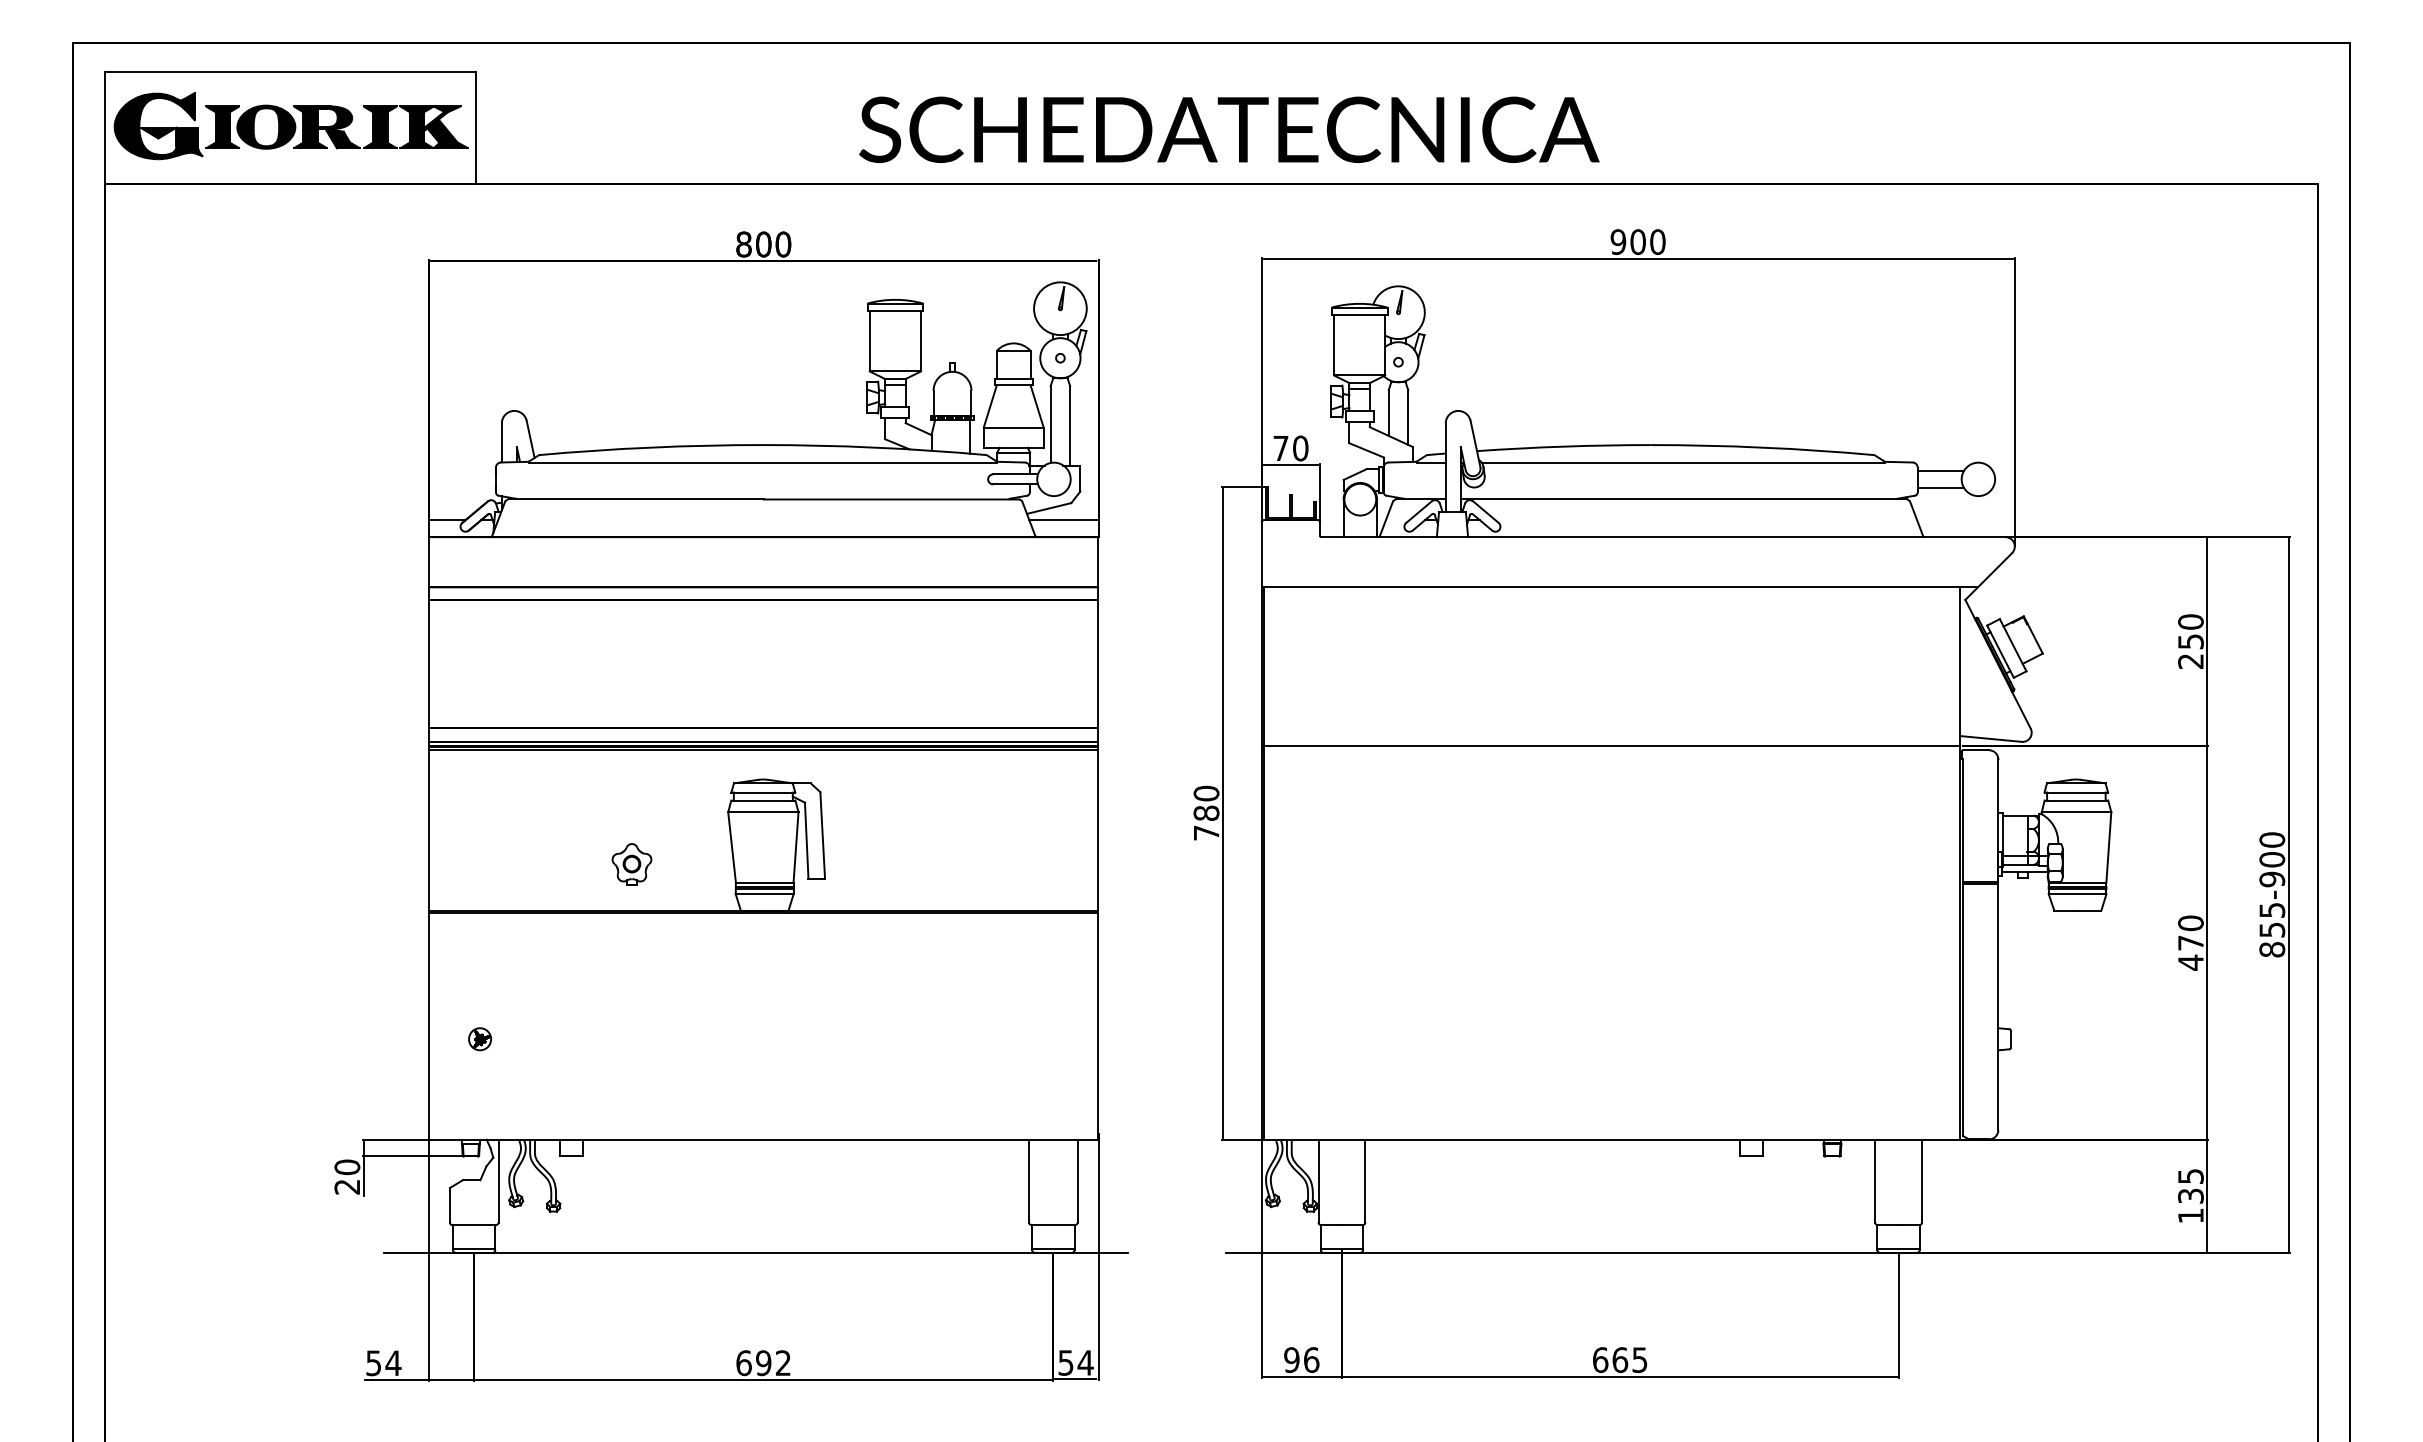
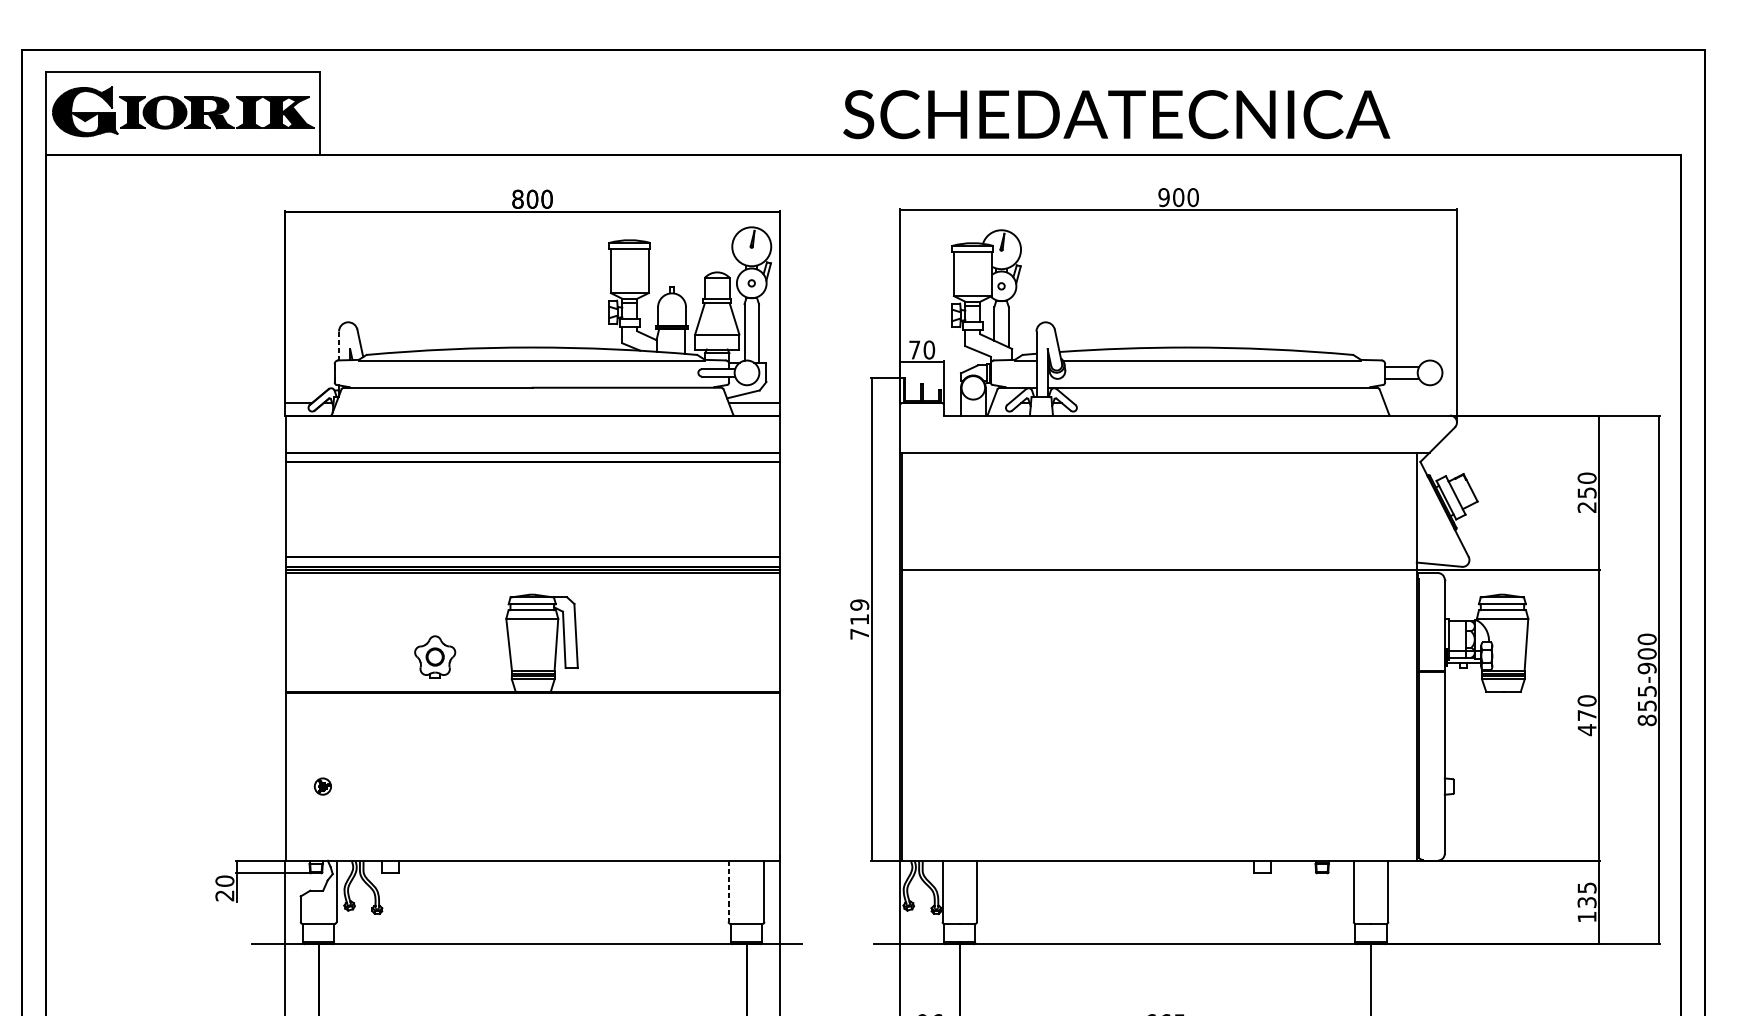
text: (1229, 129) -> (1116, 114), moved
line: (501, 442) -> (338, 345), solid -> dashed
text: (1206, 802) -> (859, 611), 780 -> 719
part: (631, 864) -> (434, 657), size x1.4
line: (1029, 1181) -> (728, 891), solid -> dashed

